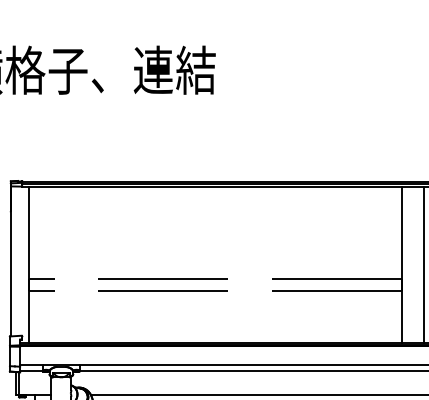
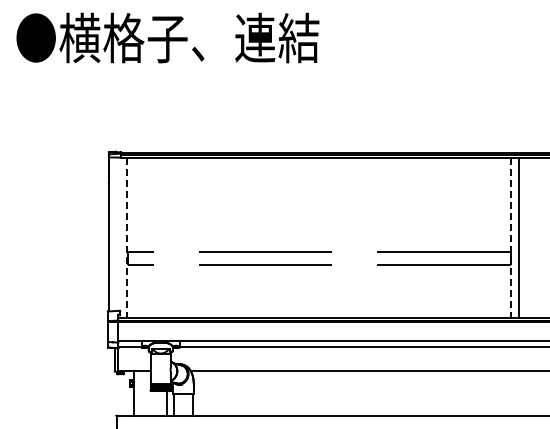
line: (424, 264) -> (519, 237), moved
line: (28, 265) -> (127, 238), solid -> dashed
line: (402, 265) -> (511, 238), solid -> dashed

